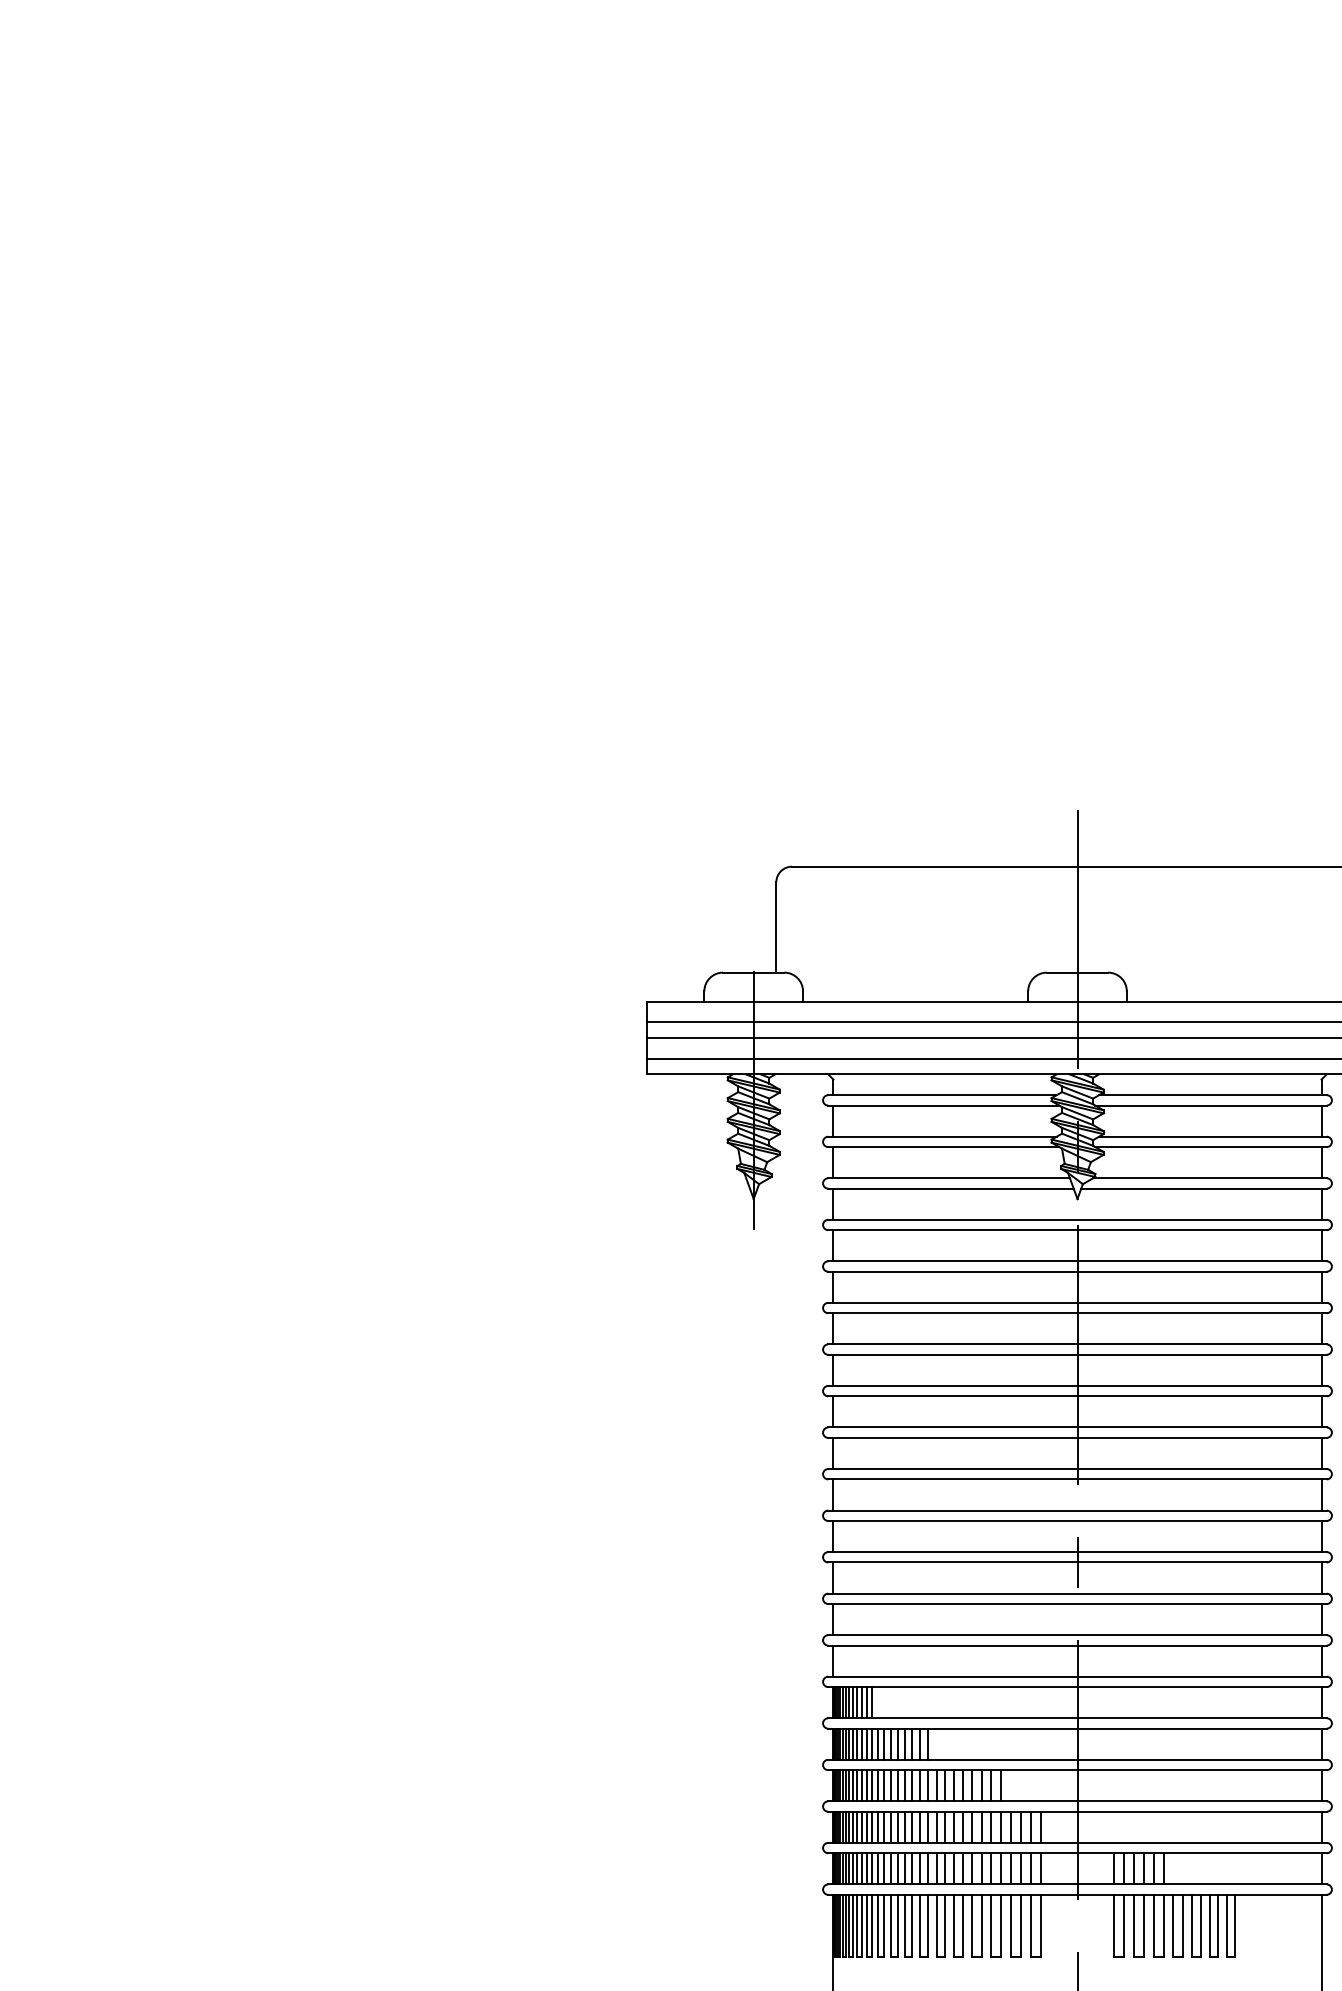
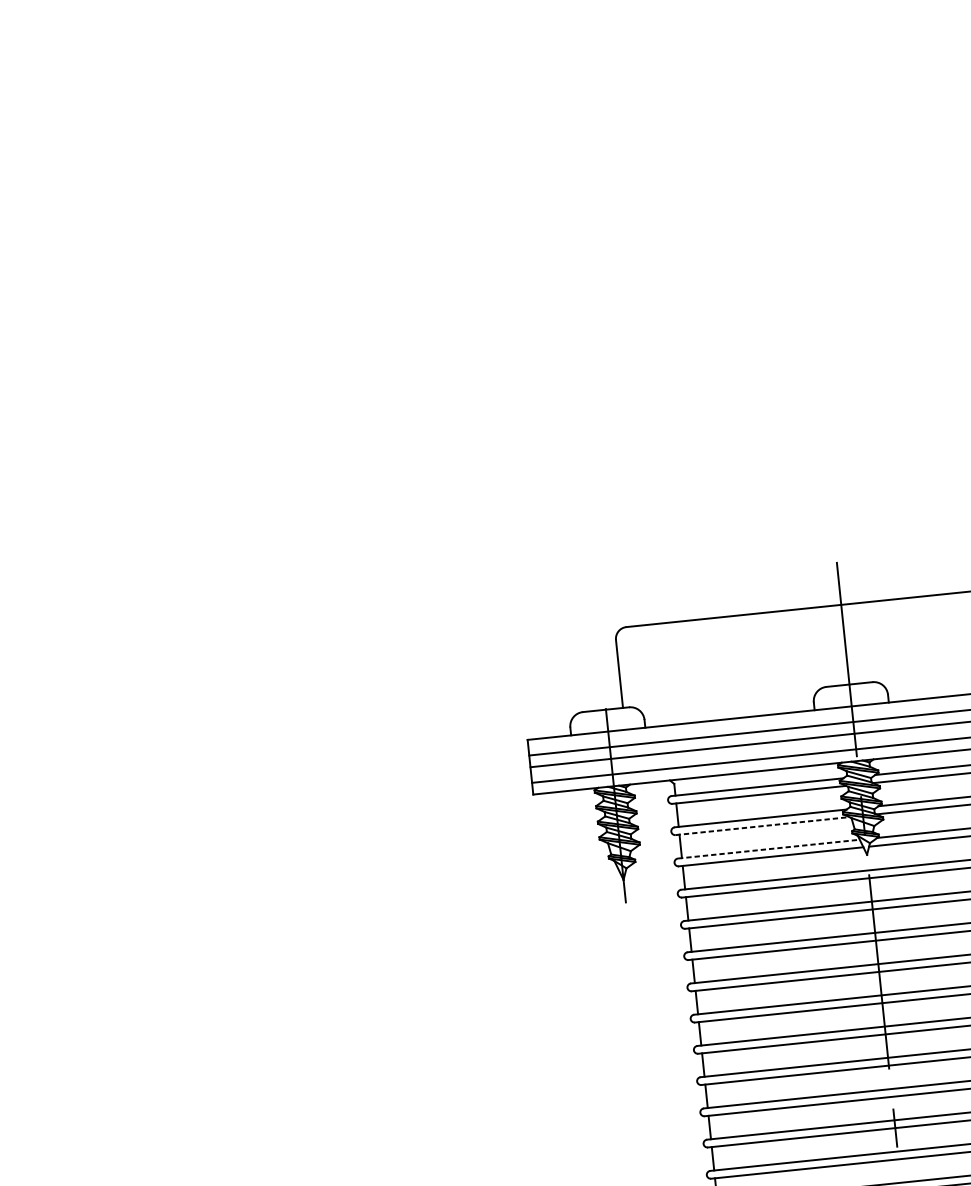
line: (943, 1147) -> (762, 826), solid -> dashed
line: (949, 1178) -> (769, 849), solid -> dashed

